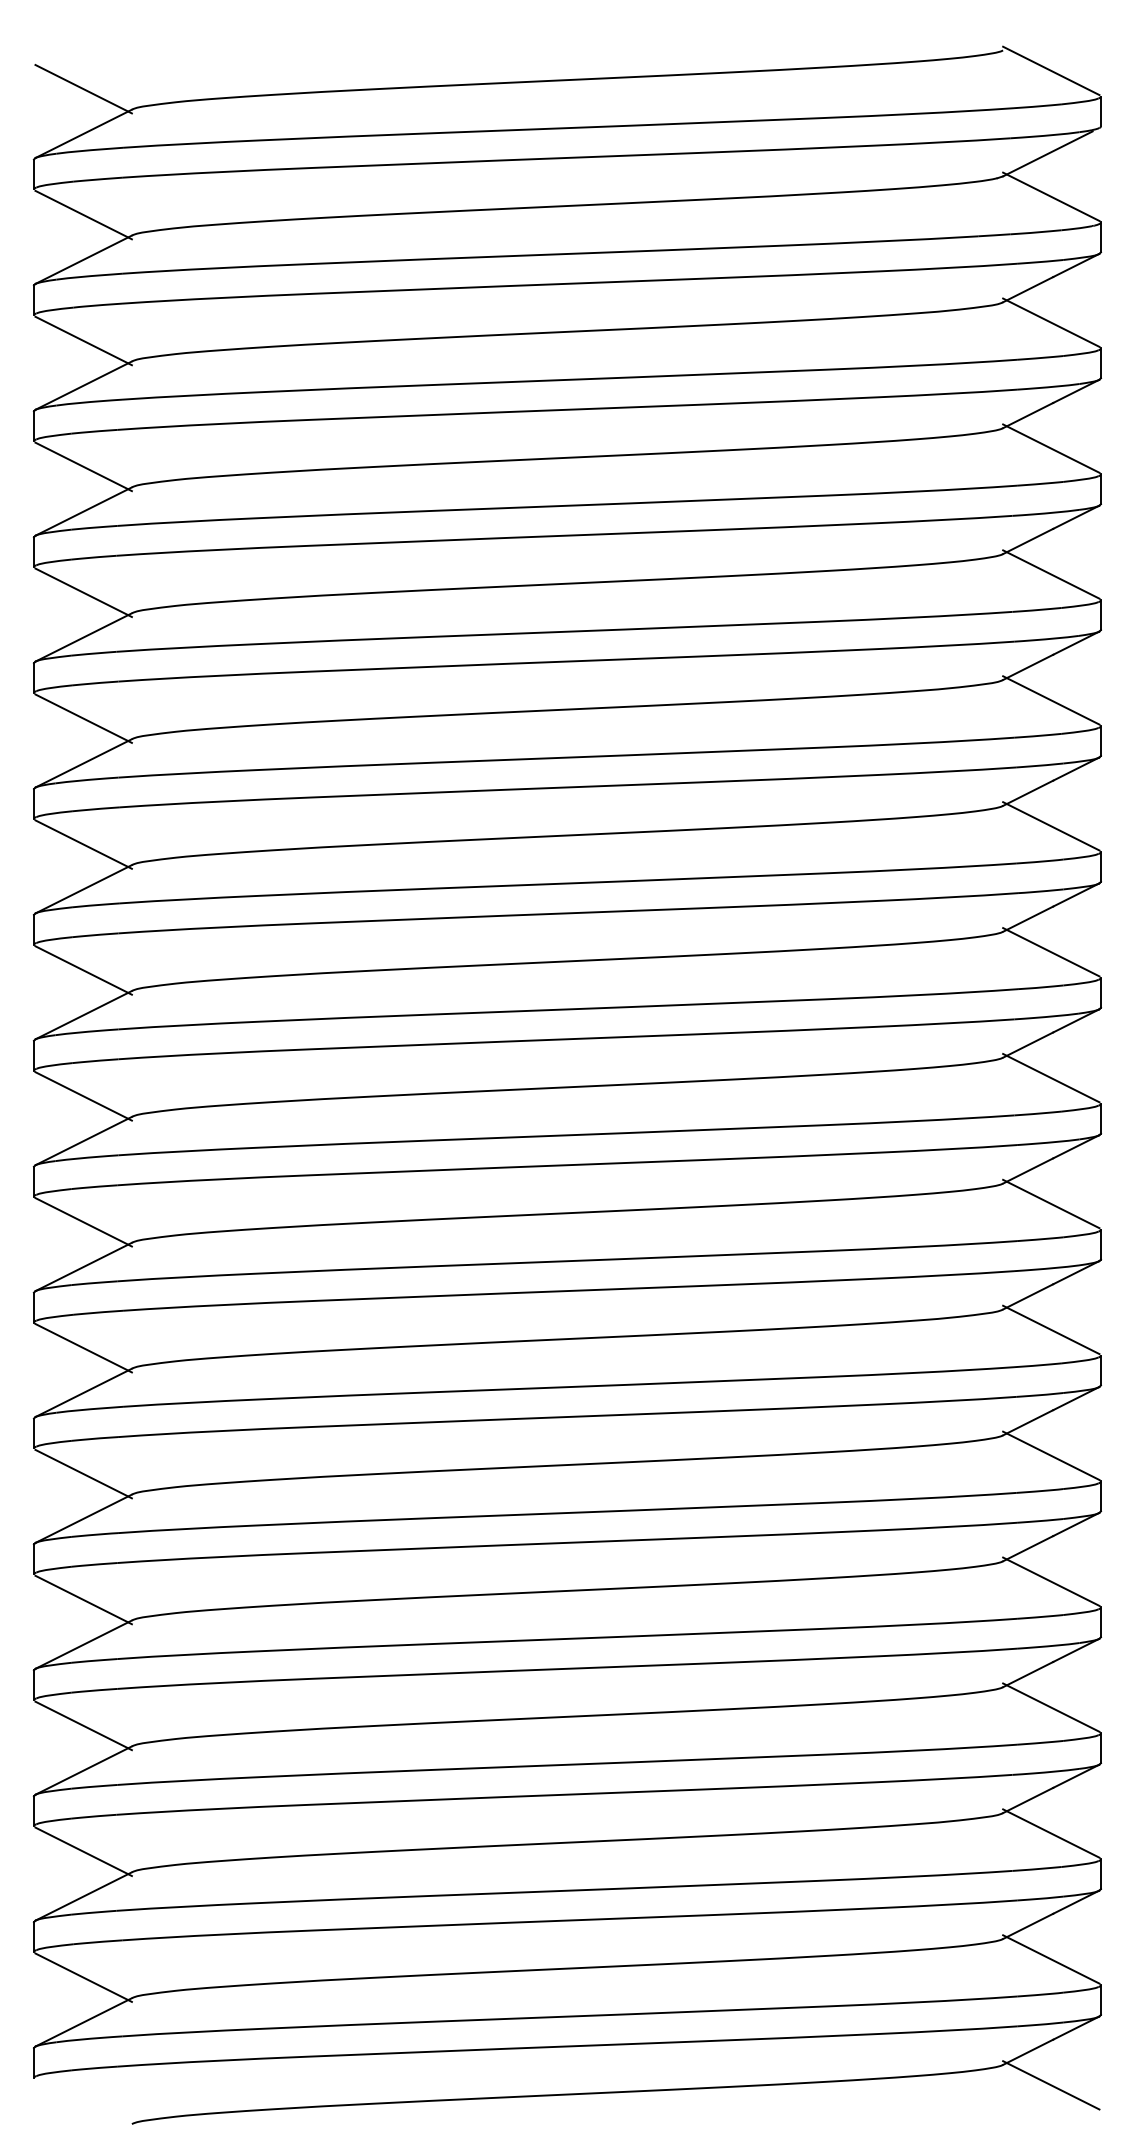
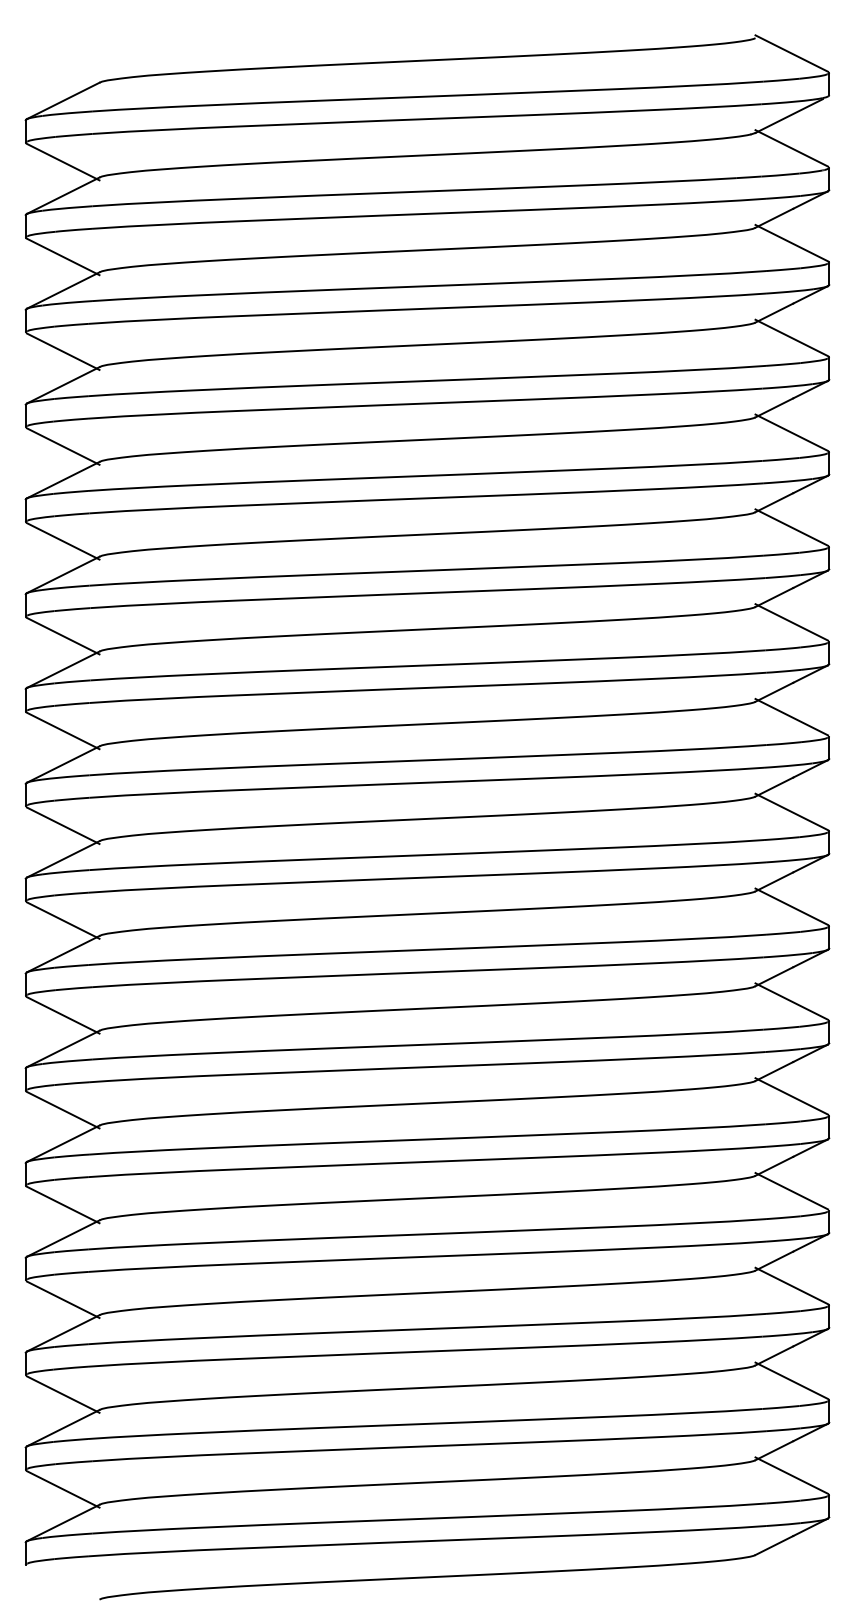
line: (83, 88) -> (63, 66), removed
line: (1051, 2085) -> (791, 1570), removed

